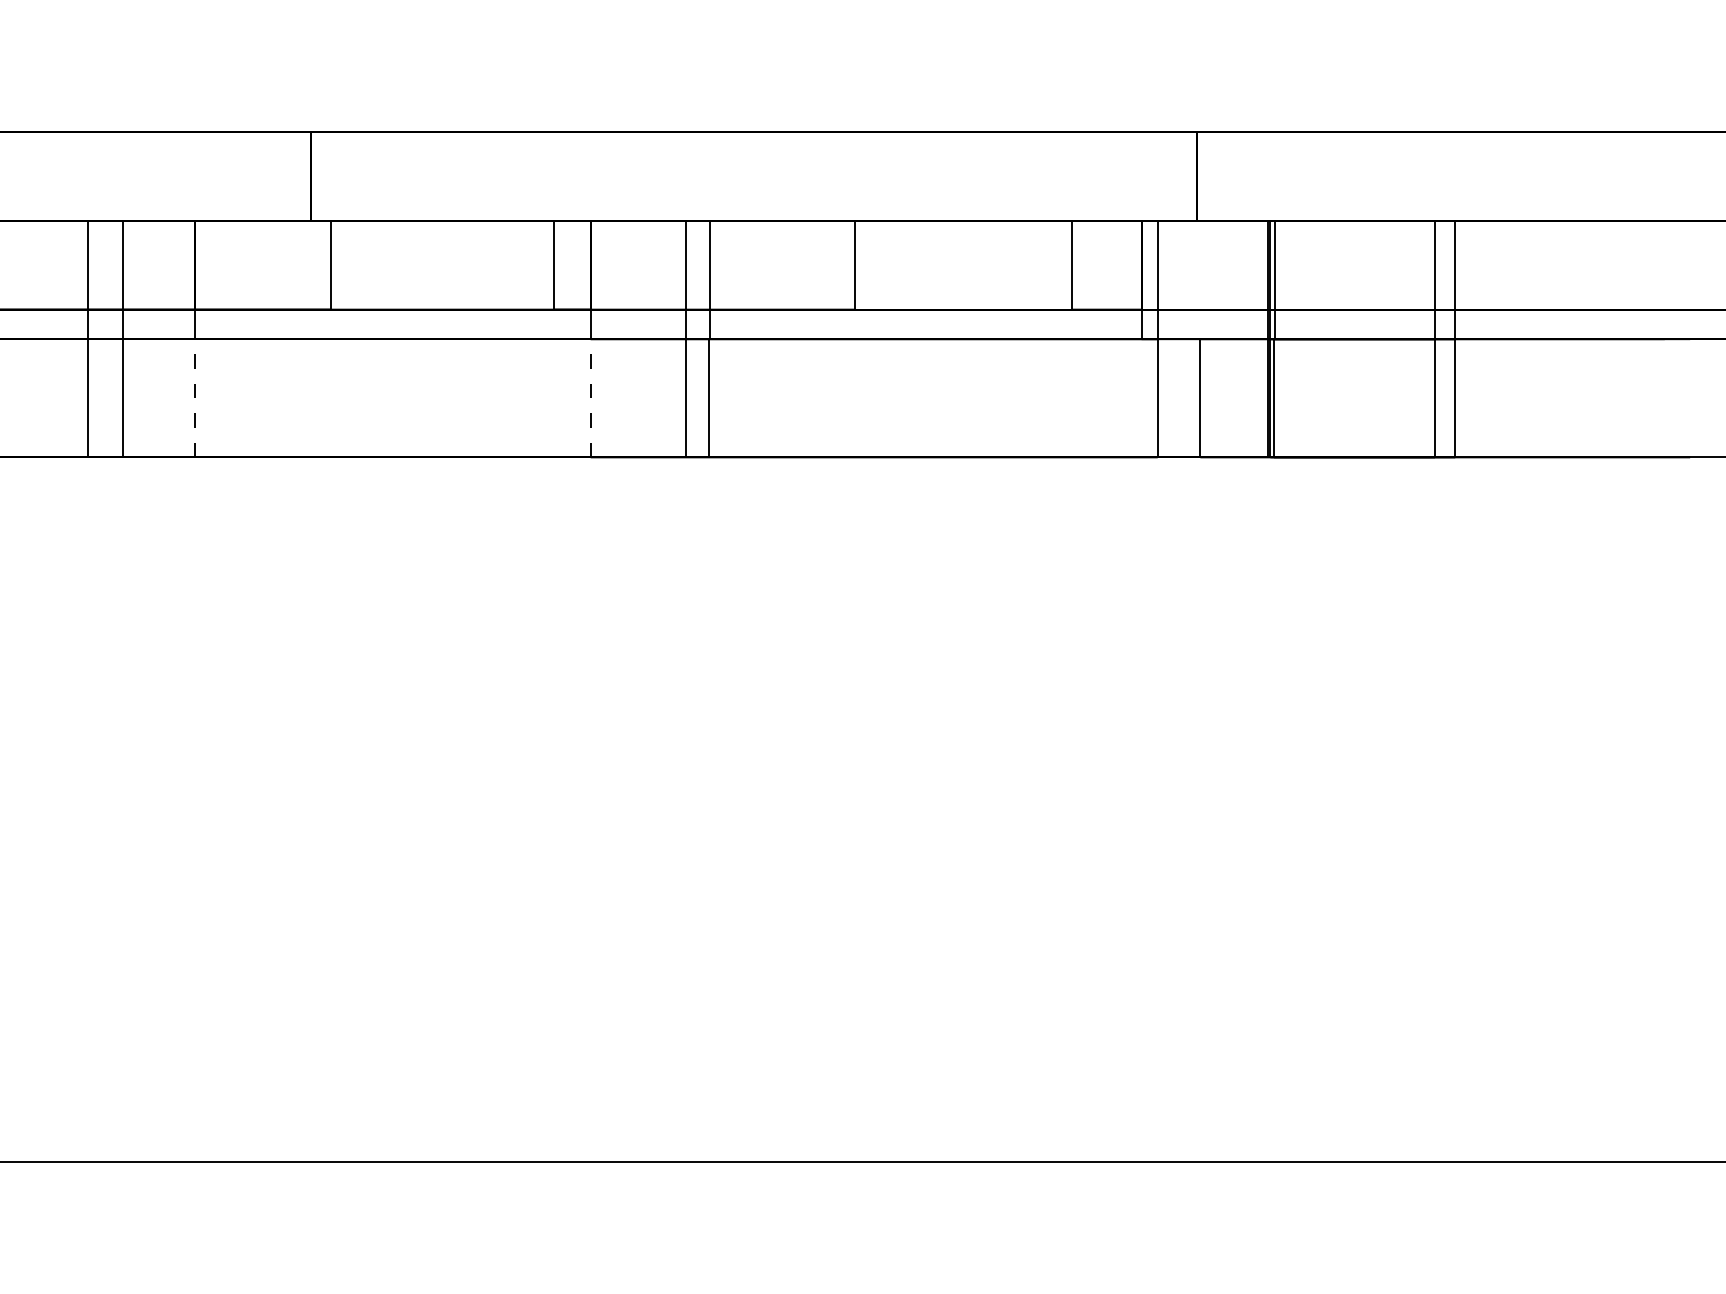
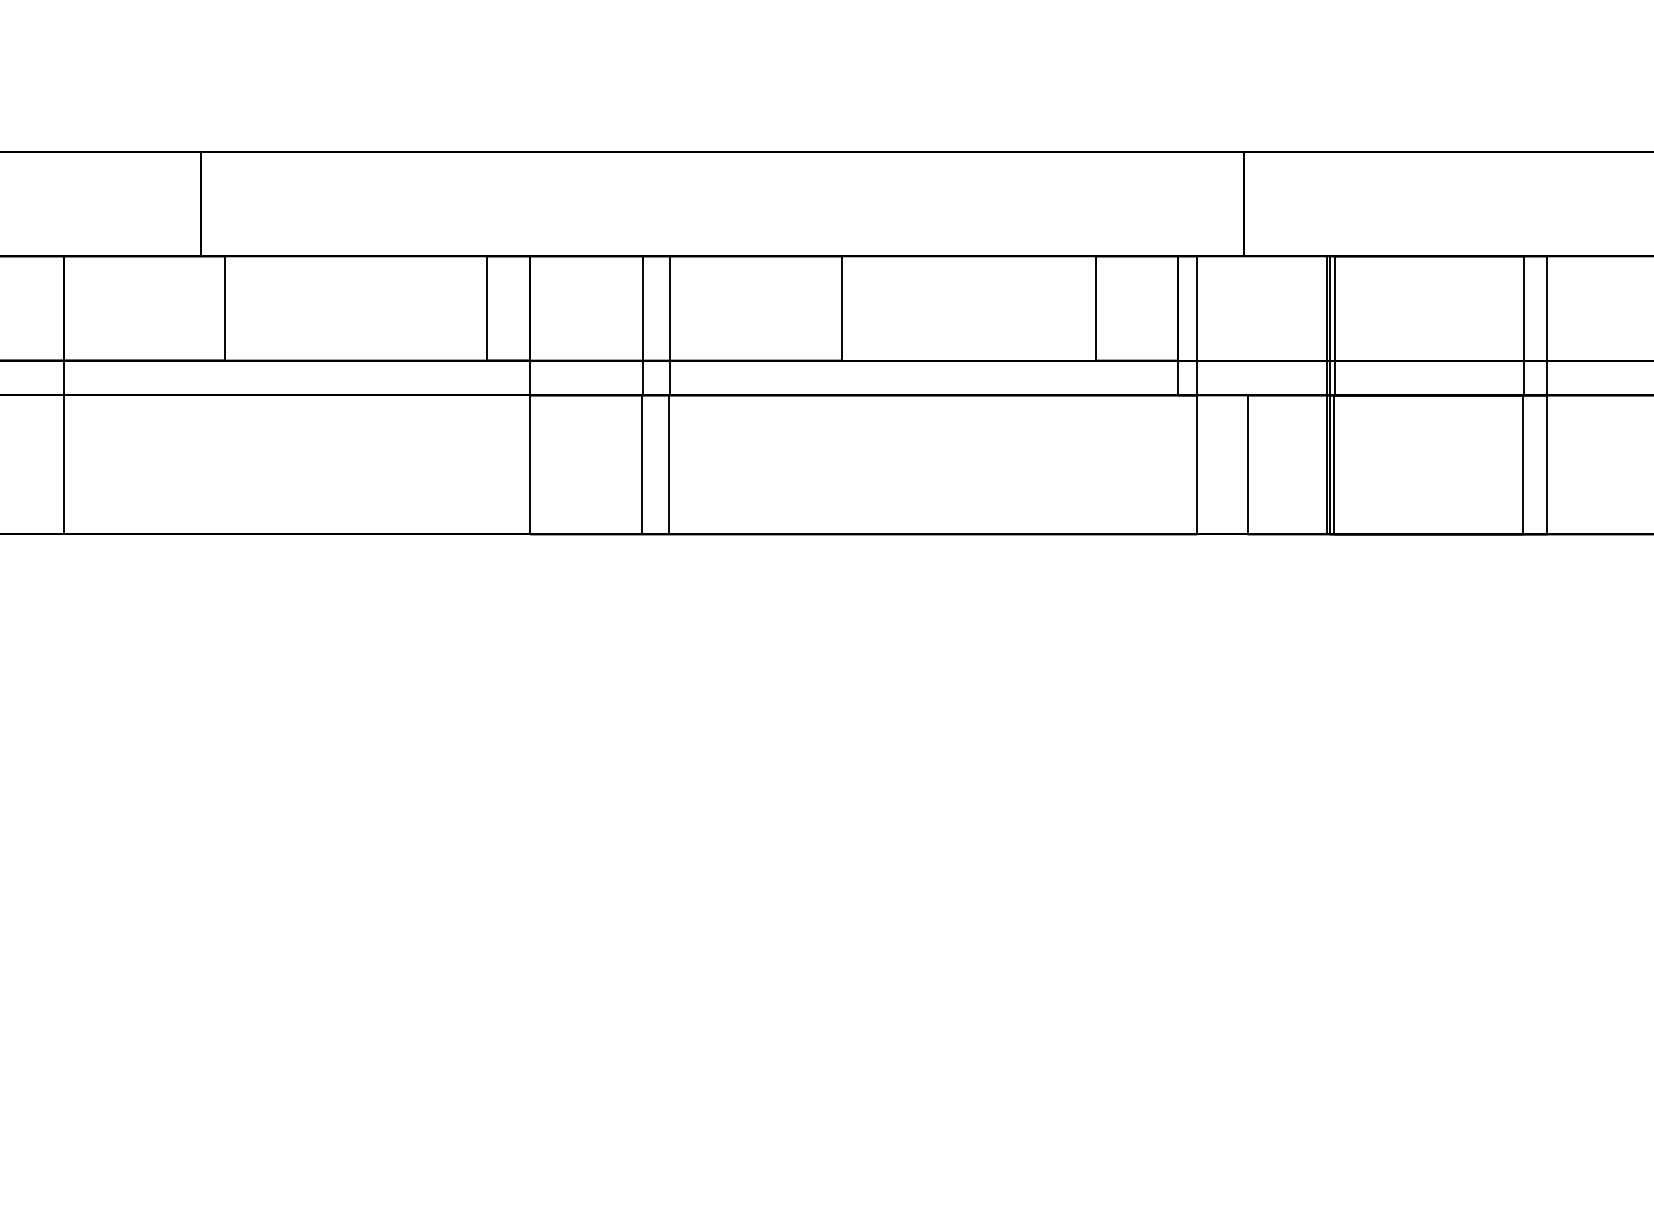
line: (194, 397) -> (63, 463), dashed -> solid
line: (590, 397) -> (529, 463), dashed -> solid

